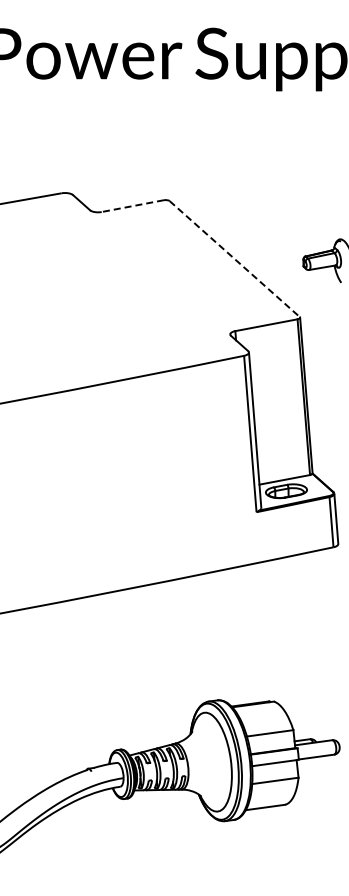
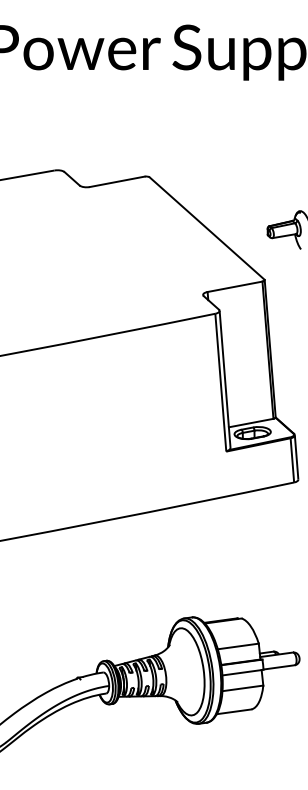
line: (132, 206) -> (116, 182), dashed -> solid
line: (235, 259) -> (207, 228), dashed -> solid

